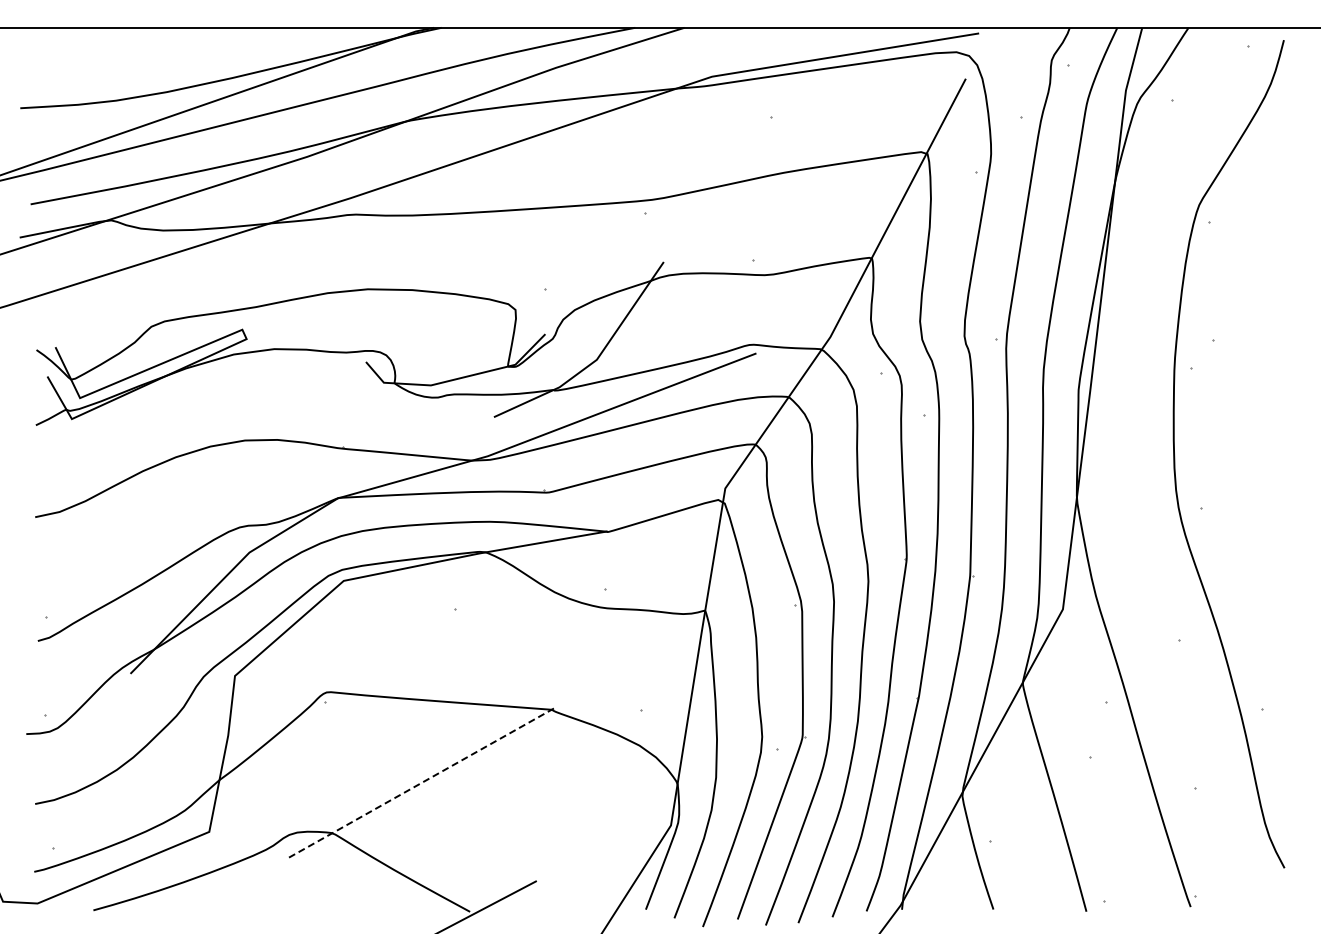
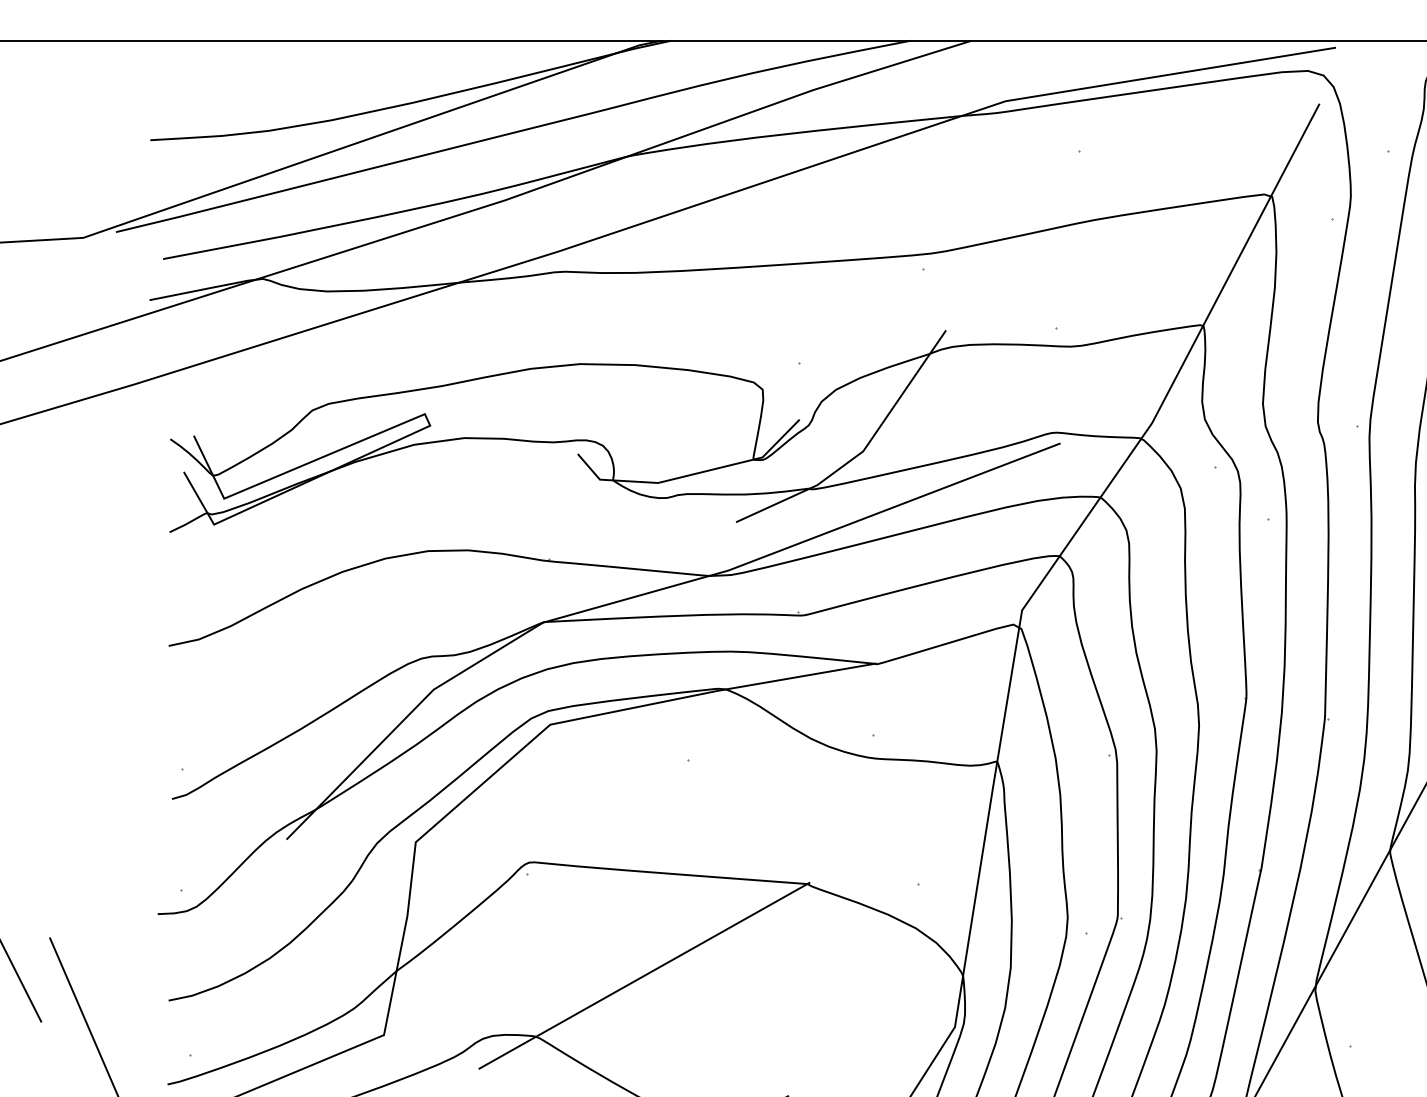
line: (419, 783) -> (643, 975), dashed -> solid

